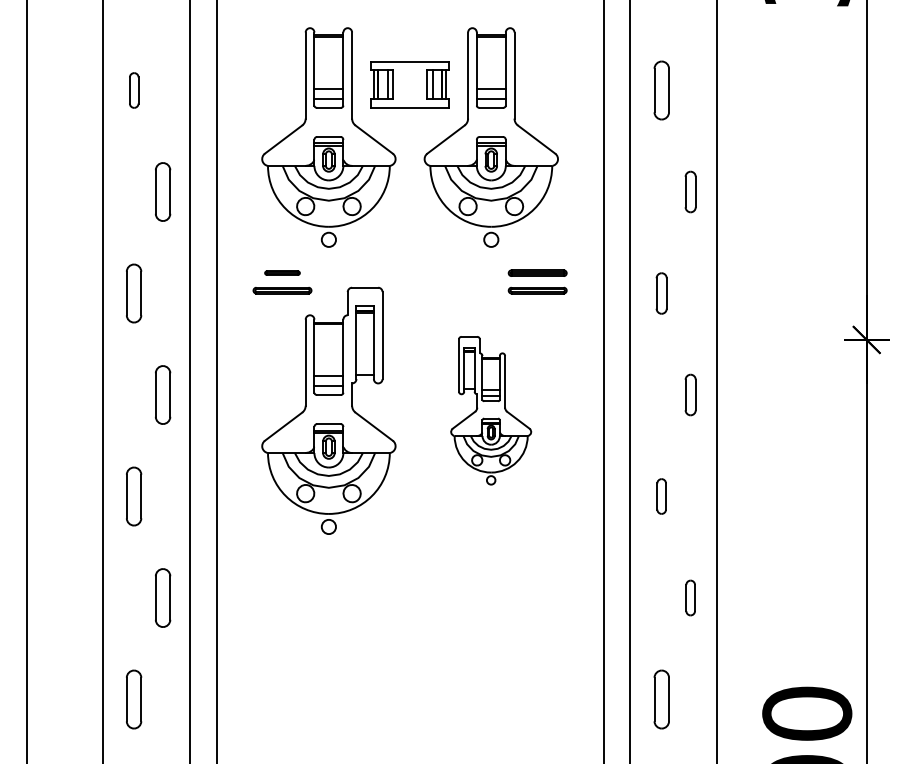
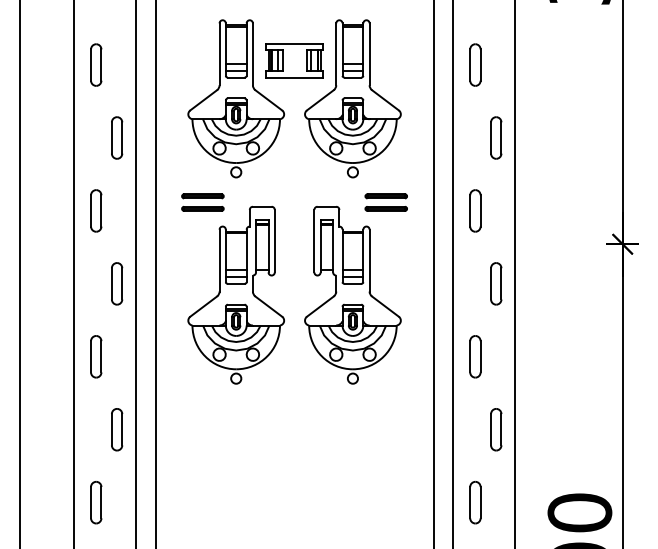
part: (134, 90) -> (96, 65), size x1.67
part: (690, 191) -> (496, 137), size x1.43
part: (282, 272) -> (202, 195), size x1.67
part: (661, 293) -> (475, 210), size x1.43
part: (690, 394) -> (496, 283), size x1.43
part: (490, 410) -> (352, 294), size x1.67
part: (661, 496) -> (475, 356), size x1.67
part: (690, 597) -> (496, 429), size x1.67

